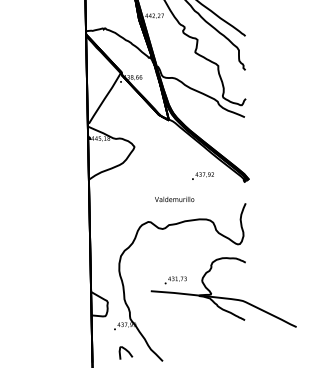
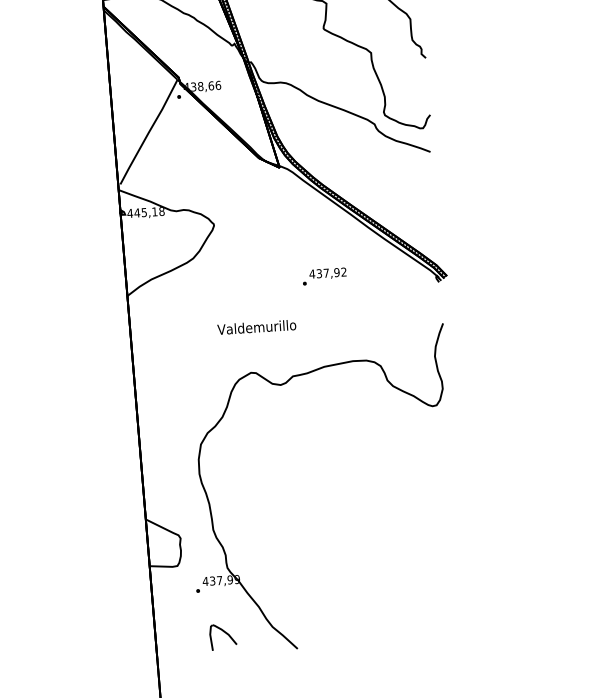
text: (202, 175) -> (323, 275), moved
text: (174, 199) -> (256, 327), moved
part: (223, 292) -> (409, 503), removed

